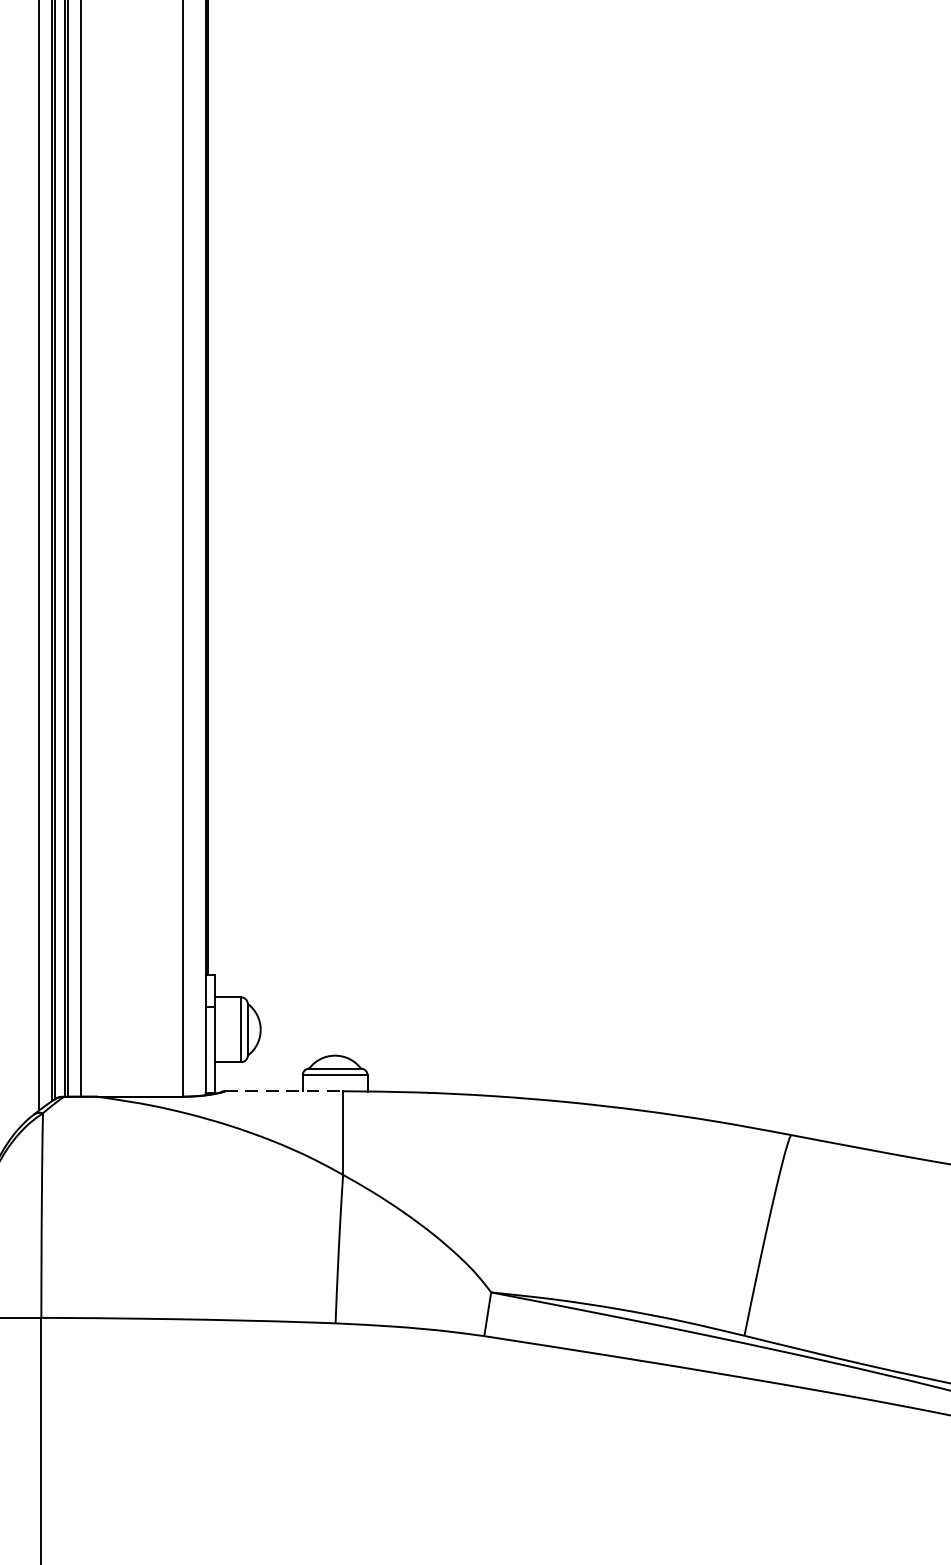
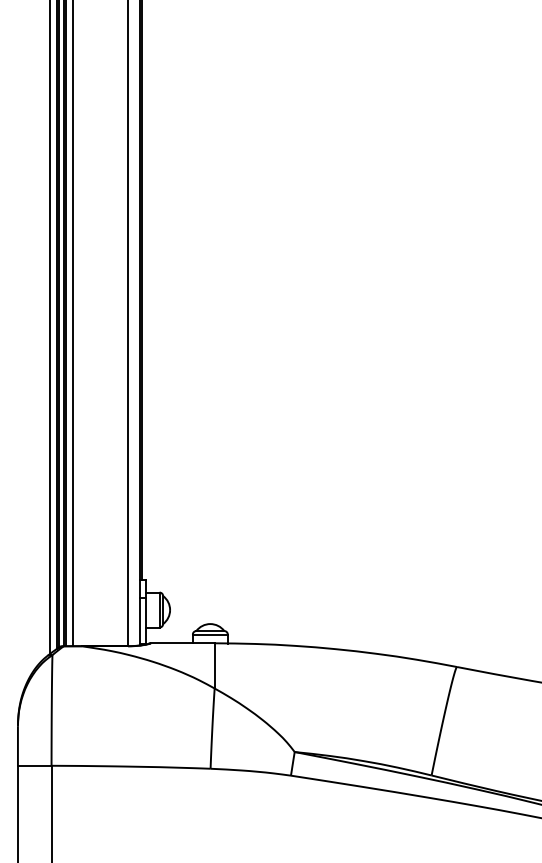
line: (283, 1091) -> (182, 643), dashed -> solid

